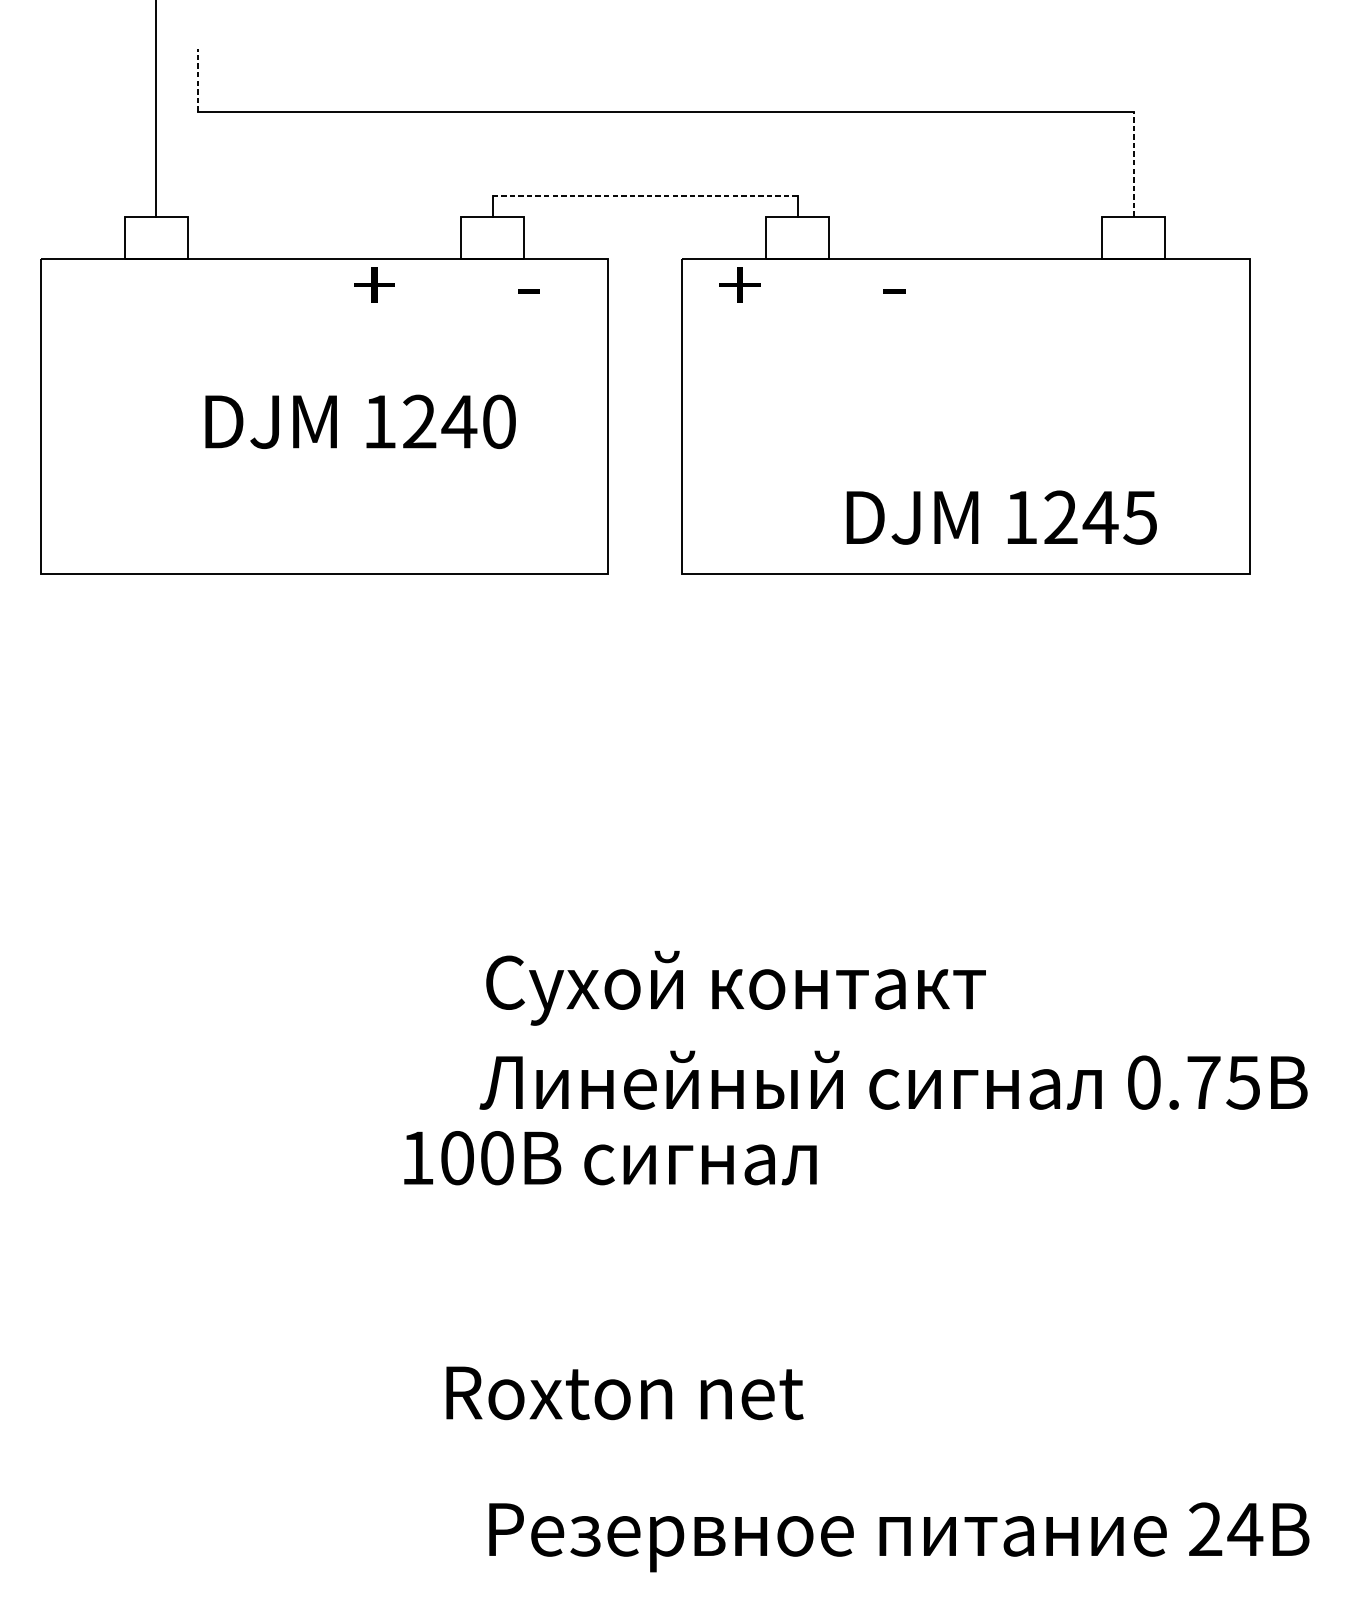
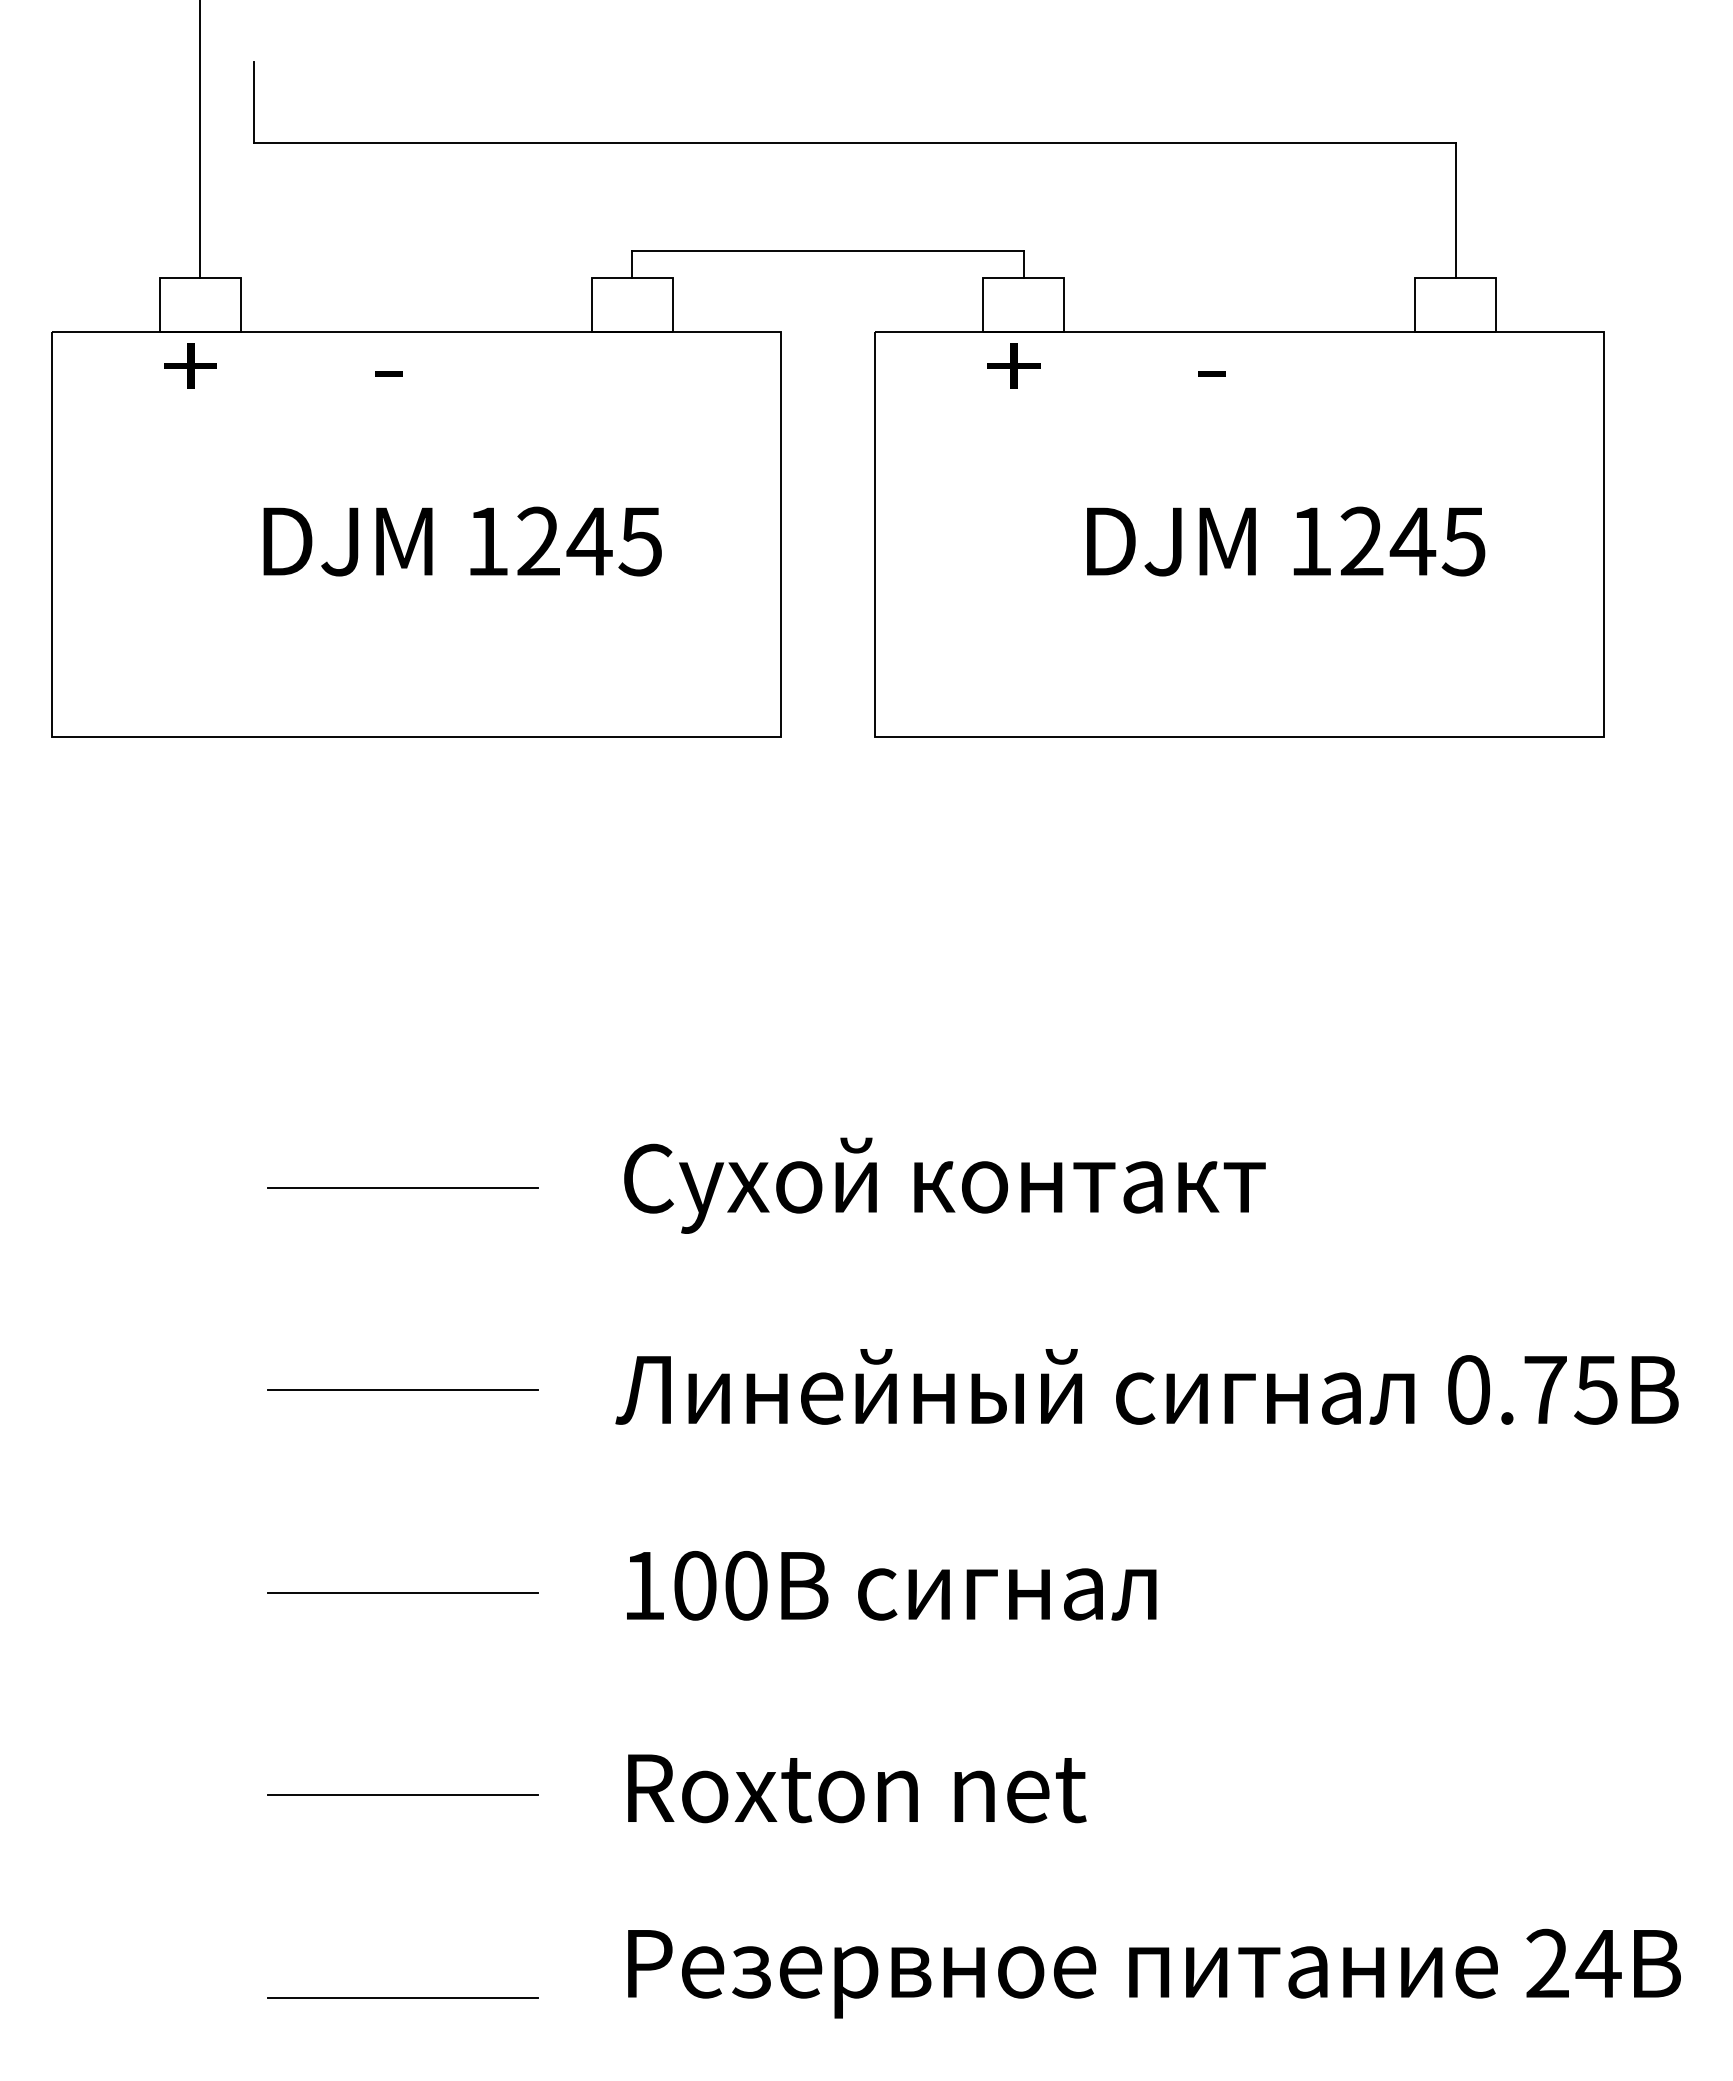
line: (198, 79) -> (254, 102), dashed -> solid
line: (1133, 164) -> (1455, 210), dashed -> solid
line: (645, 195) -> (828, 251), dashed -> solid
text: (446, 284) -> (283, 365), moved
text: (812, 284) -> (1106, 365), moved
text: (498, 421) -> (640, 541), 1240 -> 1245
text: (1002, 517) -> (1286, 541), moved
line: (313, 924) -> (402, 1187), added
text: (735, 988) -> (944, 1185), moved
line: (313, 1083) -> (402, 1390), added
text: (610, 1157) -> (891, 1585), moved
line: (313, 1240) -> (402, 1592), added
text: (625, 1393) -> (857, 1788), moved
line: (313, 1398) -> (402, 1795), added
line: (313, 1555) -> (402, 1997), added

